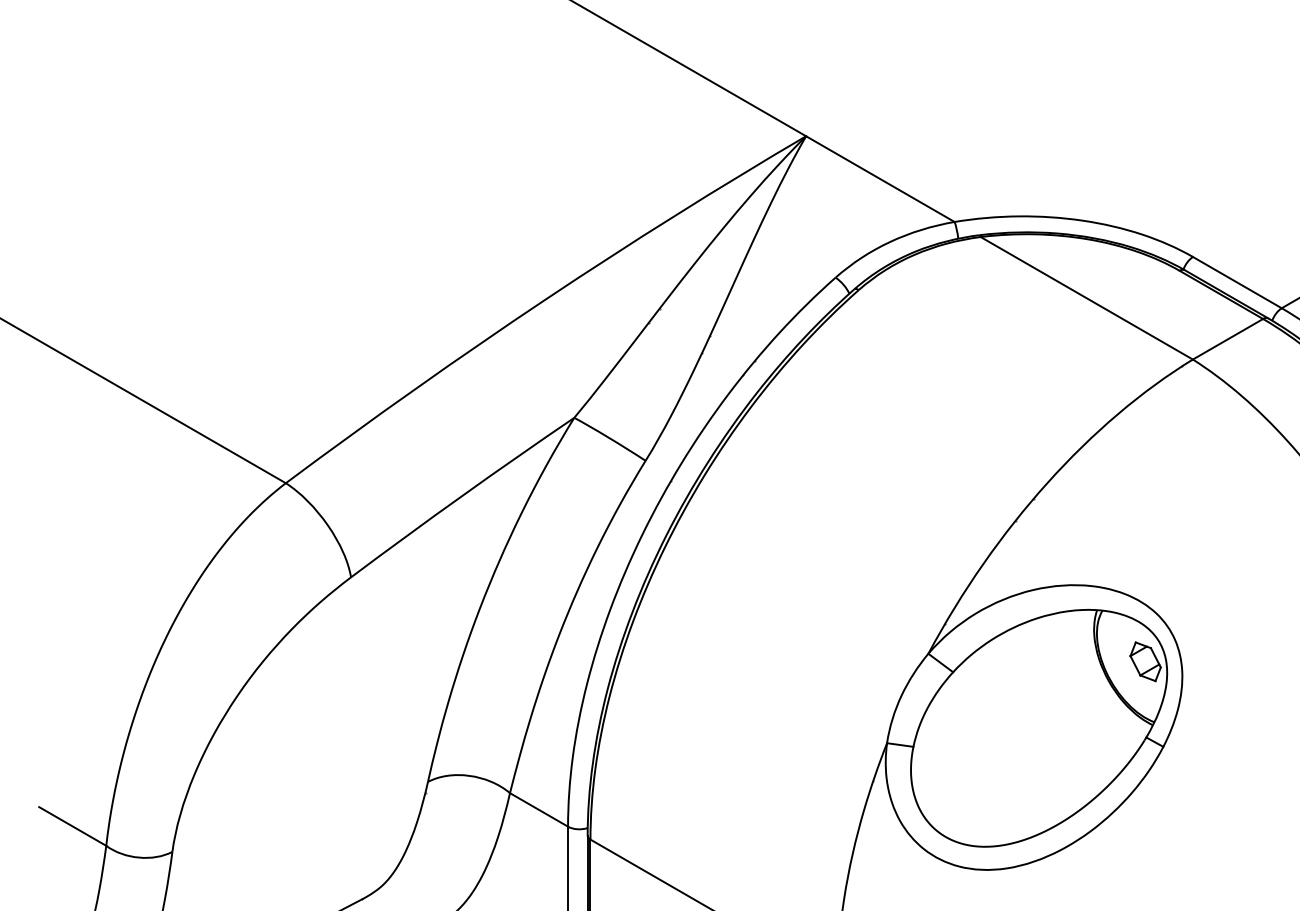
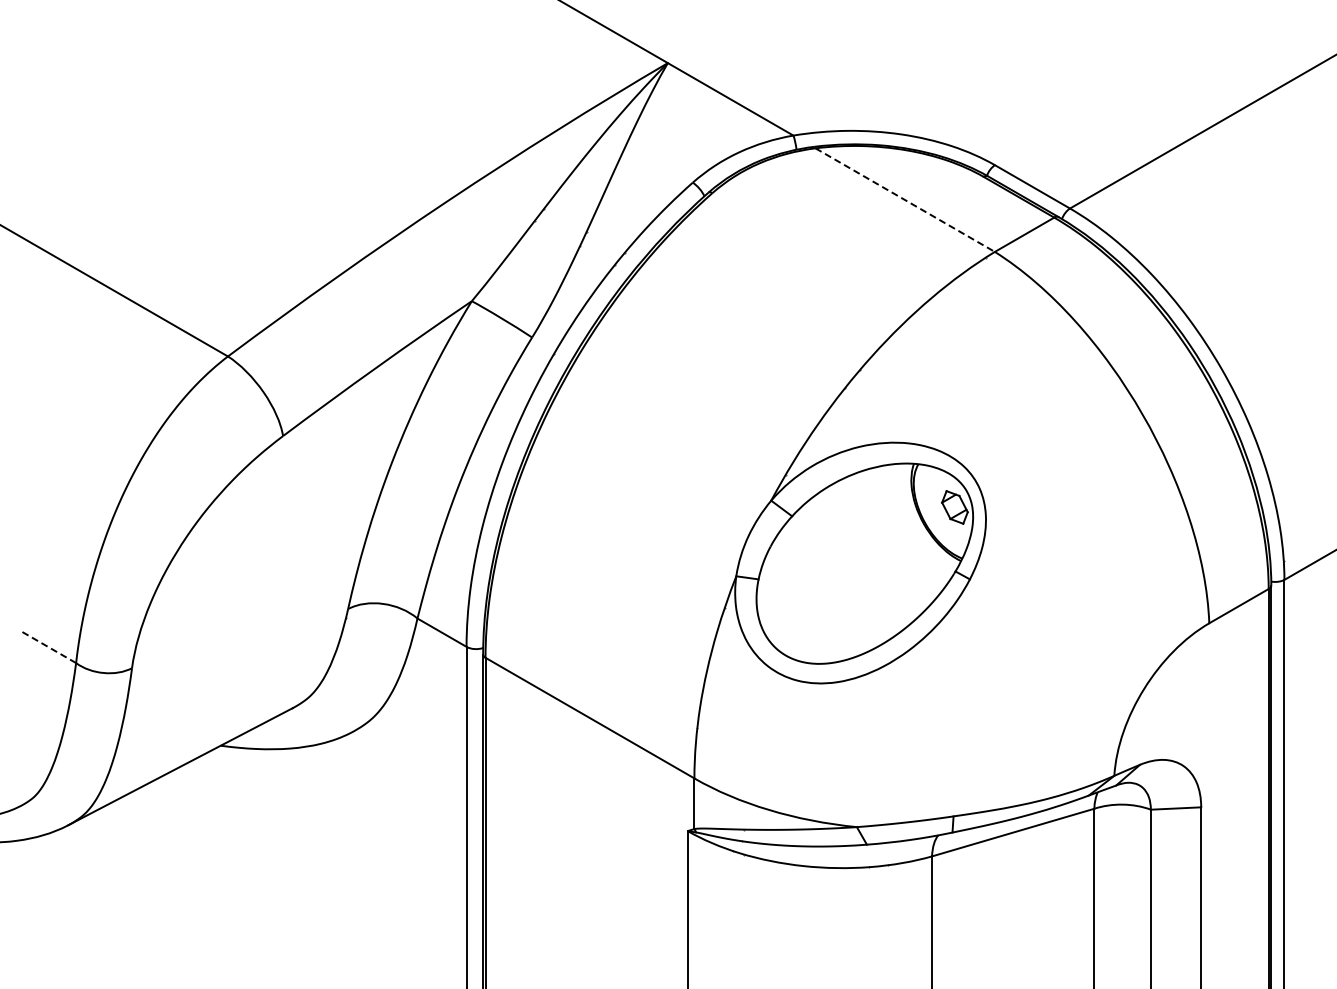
line: (1087, 298) -> (905, 200), solid -> dashed
line: (72, 826) -> (47, 646), solid -> dashed

